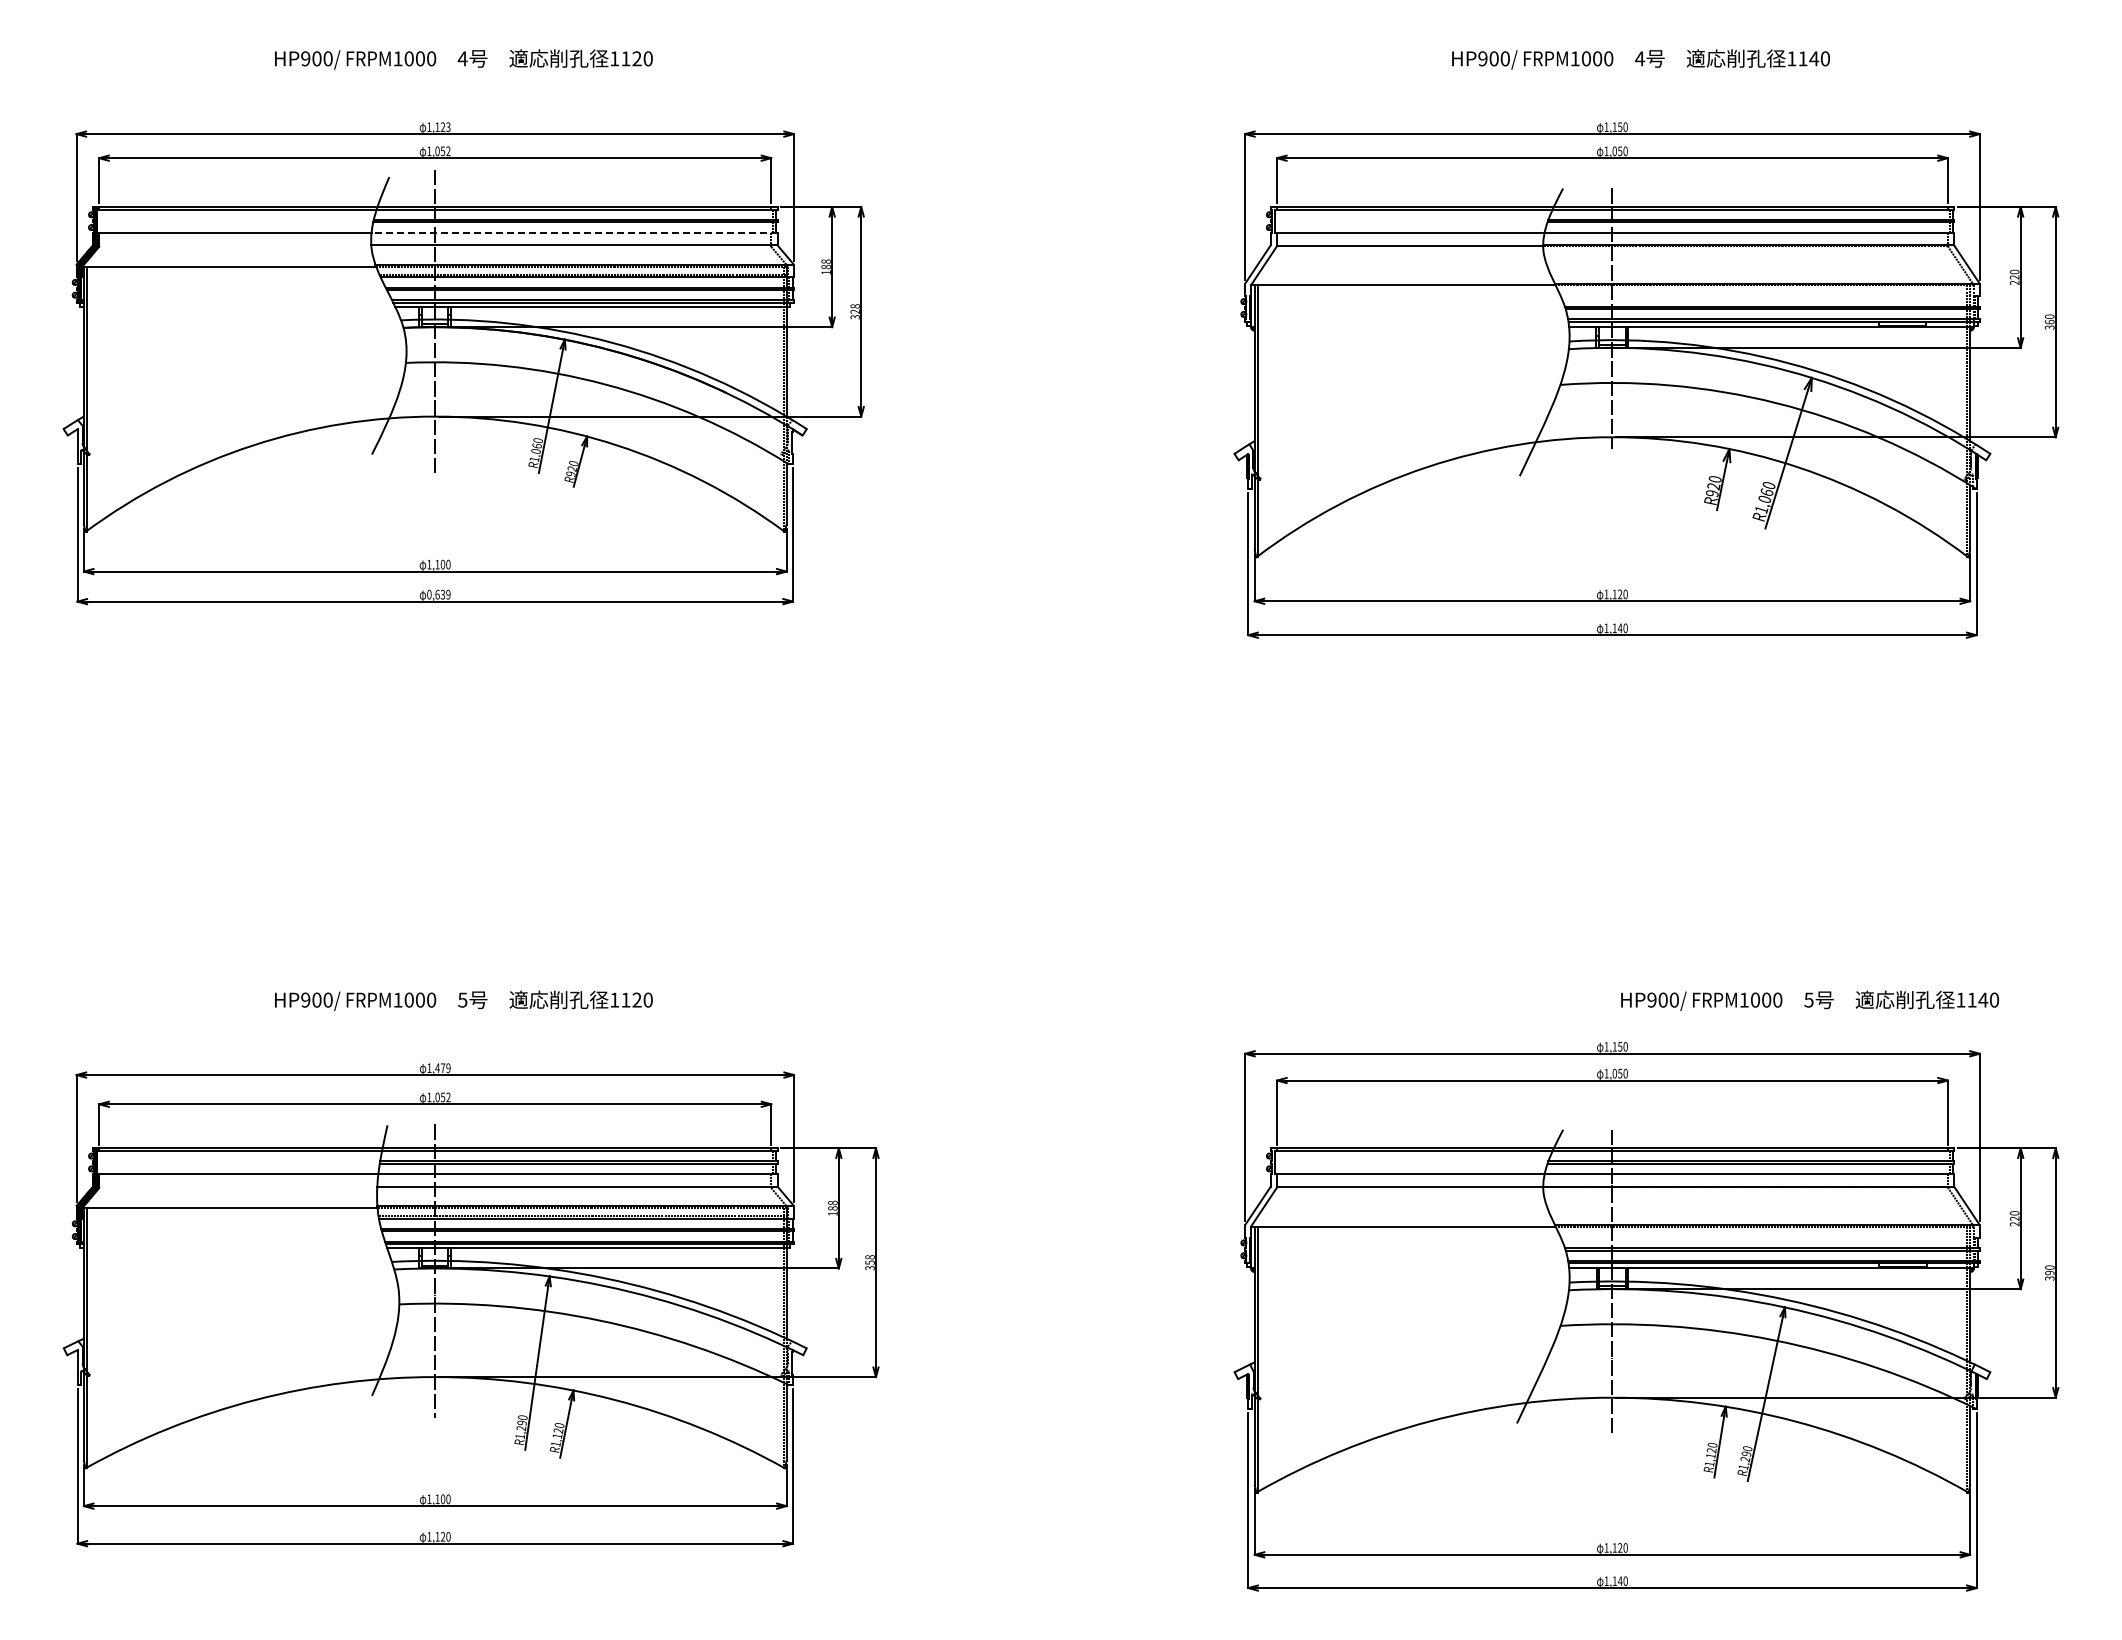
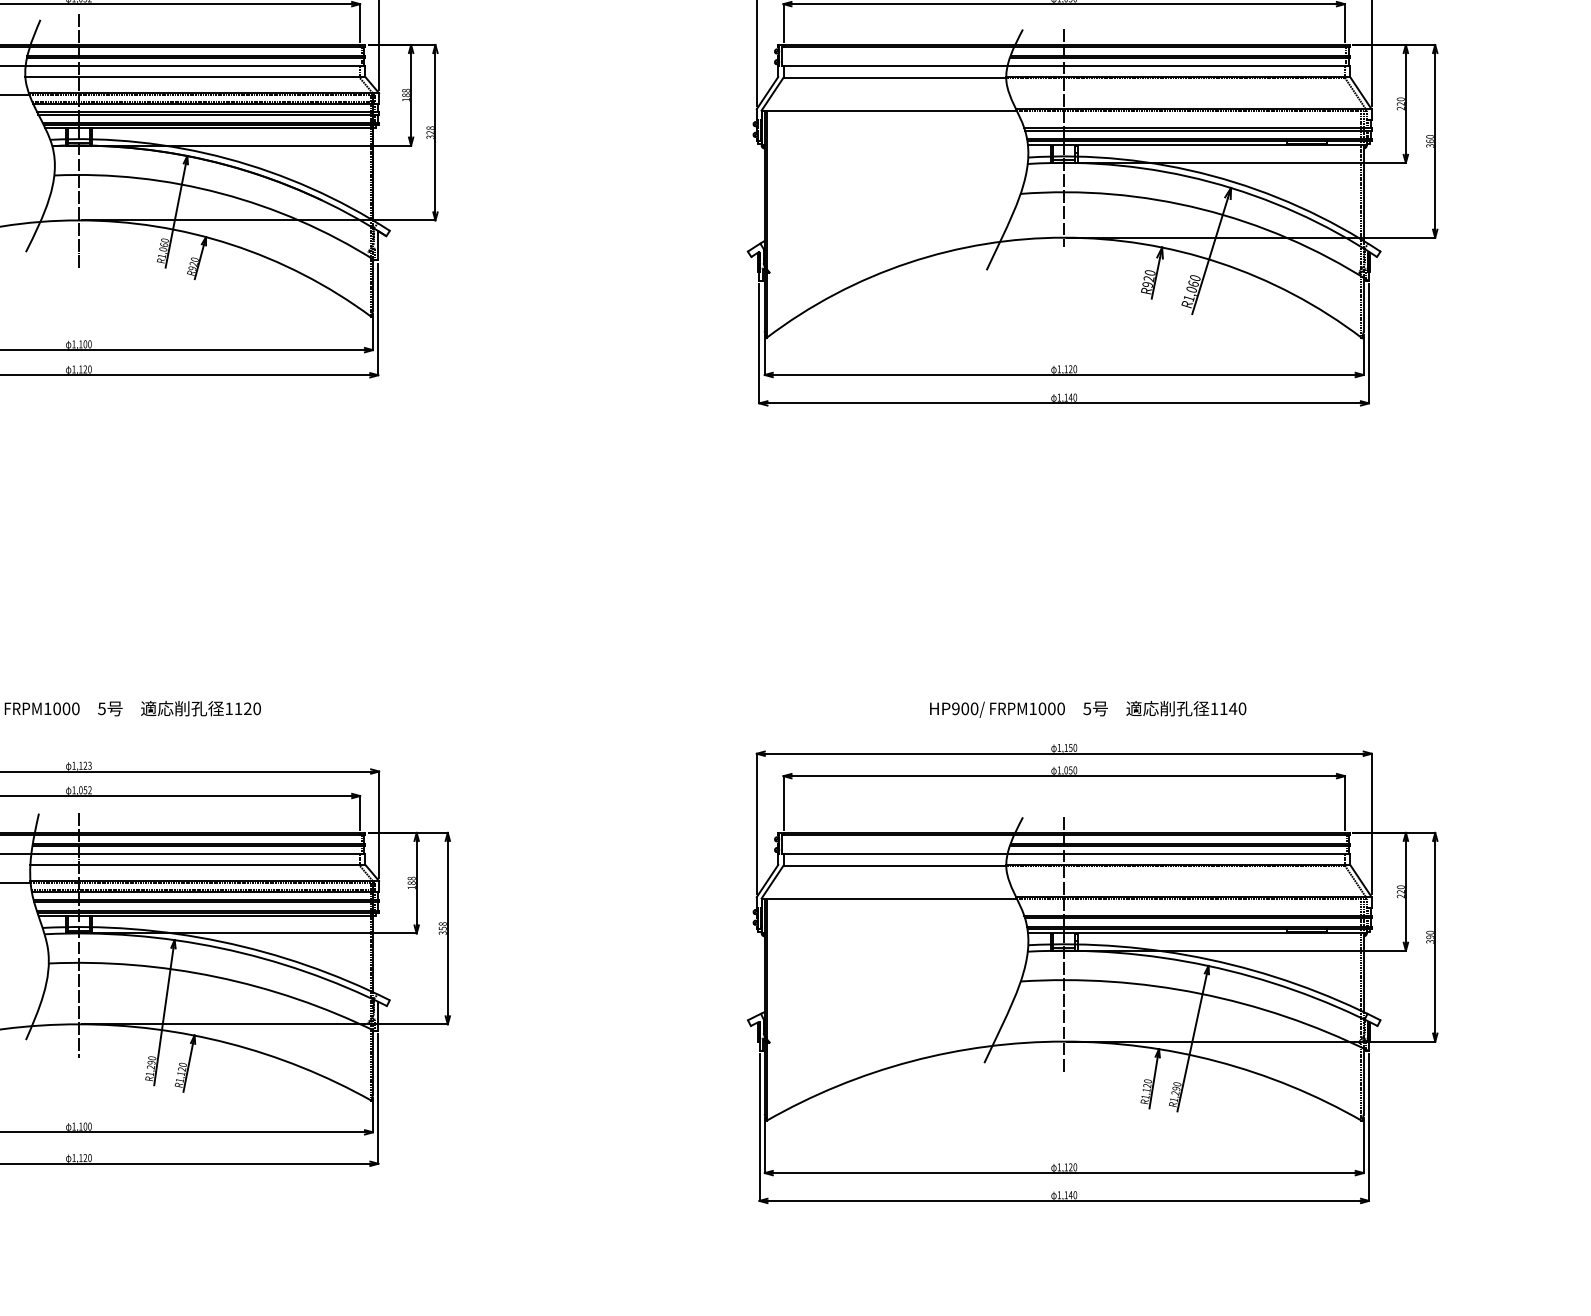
line: (574, 232) -> (195, 66), dashed -> solid
text: (438, 594) -> (81, 369), 0,639 -> 1,120
text: (1809, 1000) -> (1087, 709), moved
text: (442, 1067) -> (84, 765), 1,479 -> 1,123

